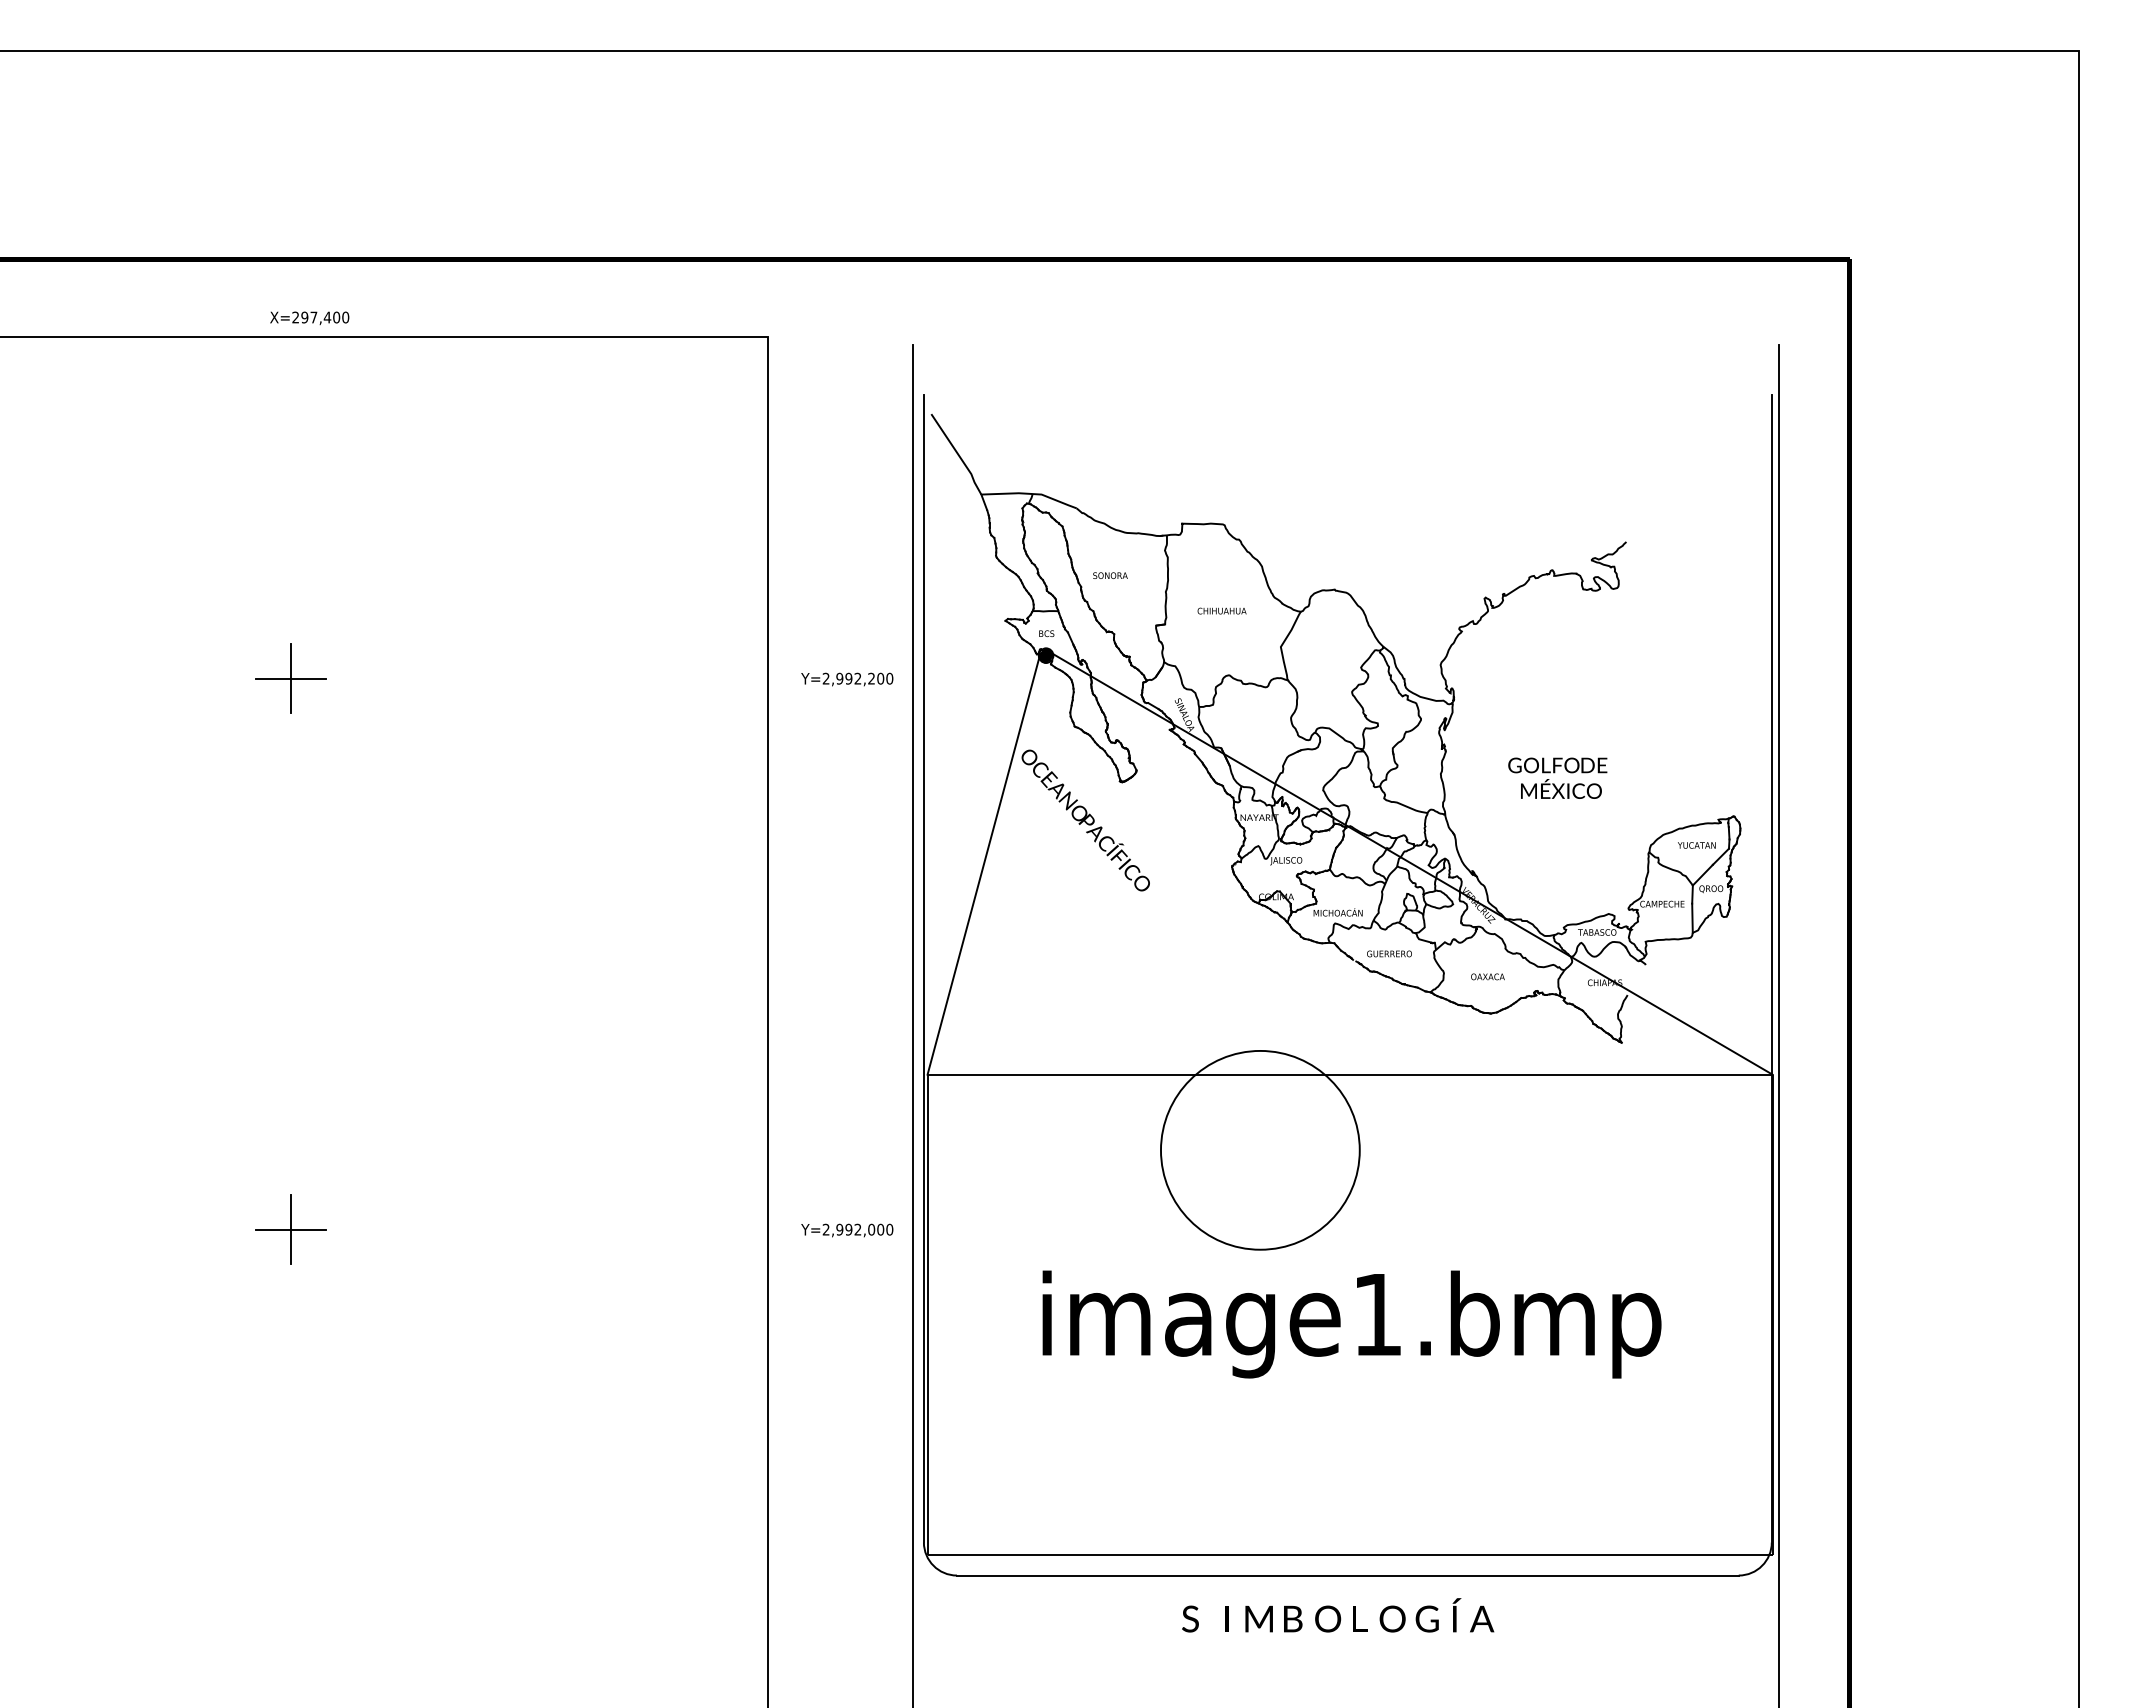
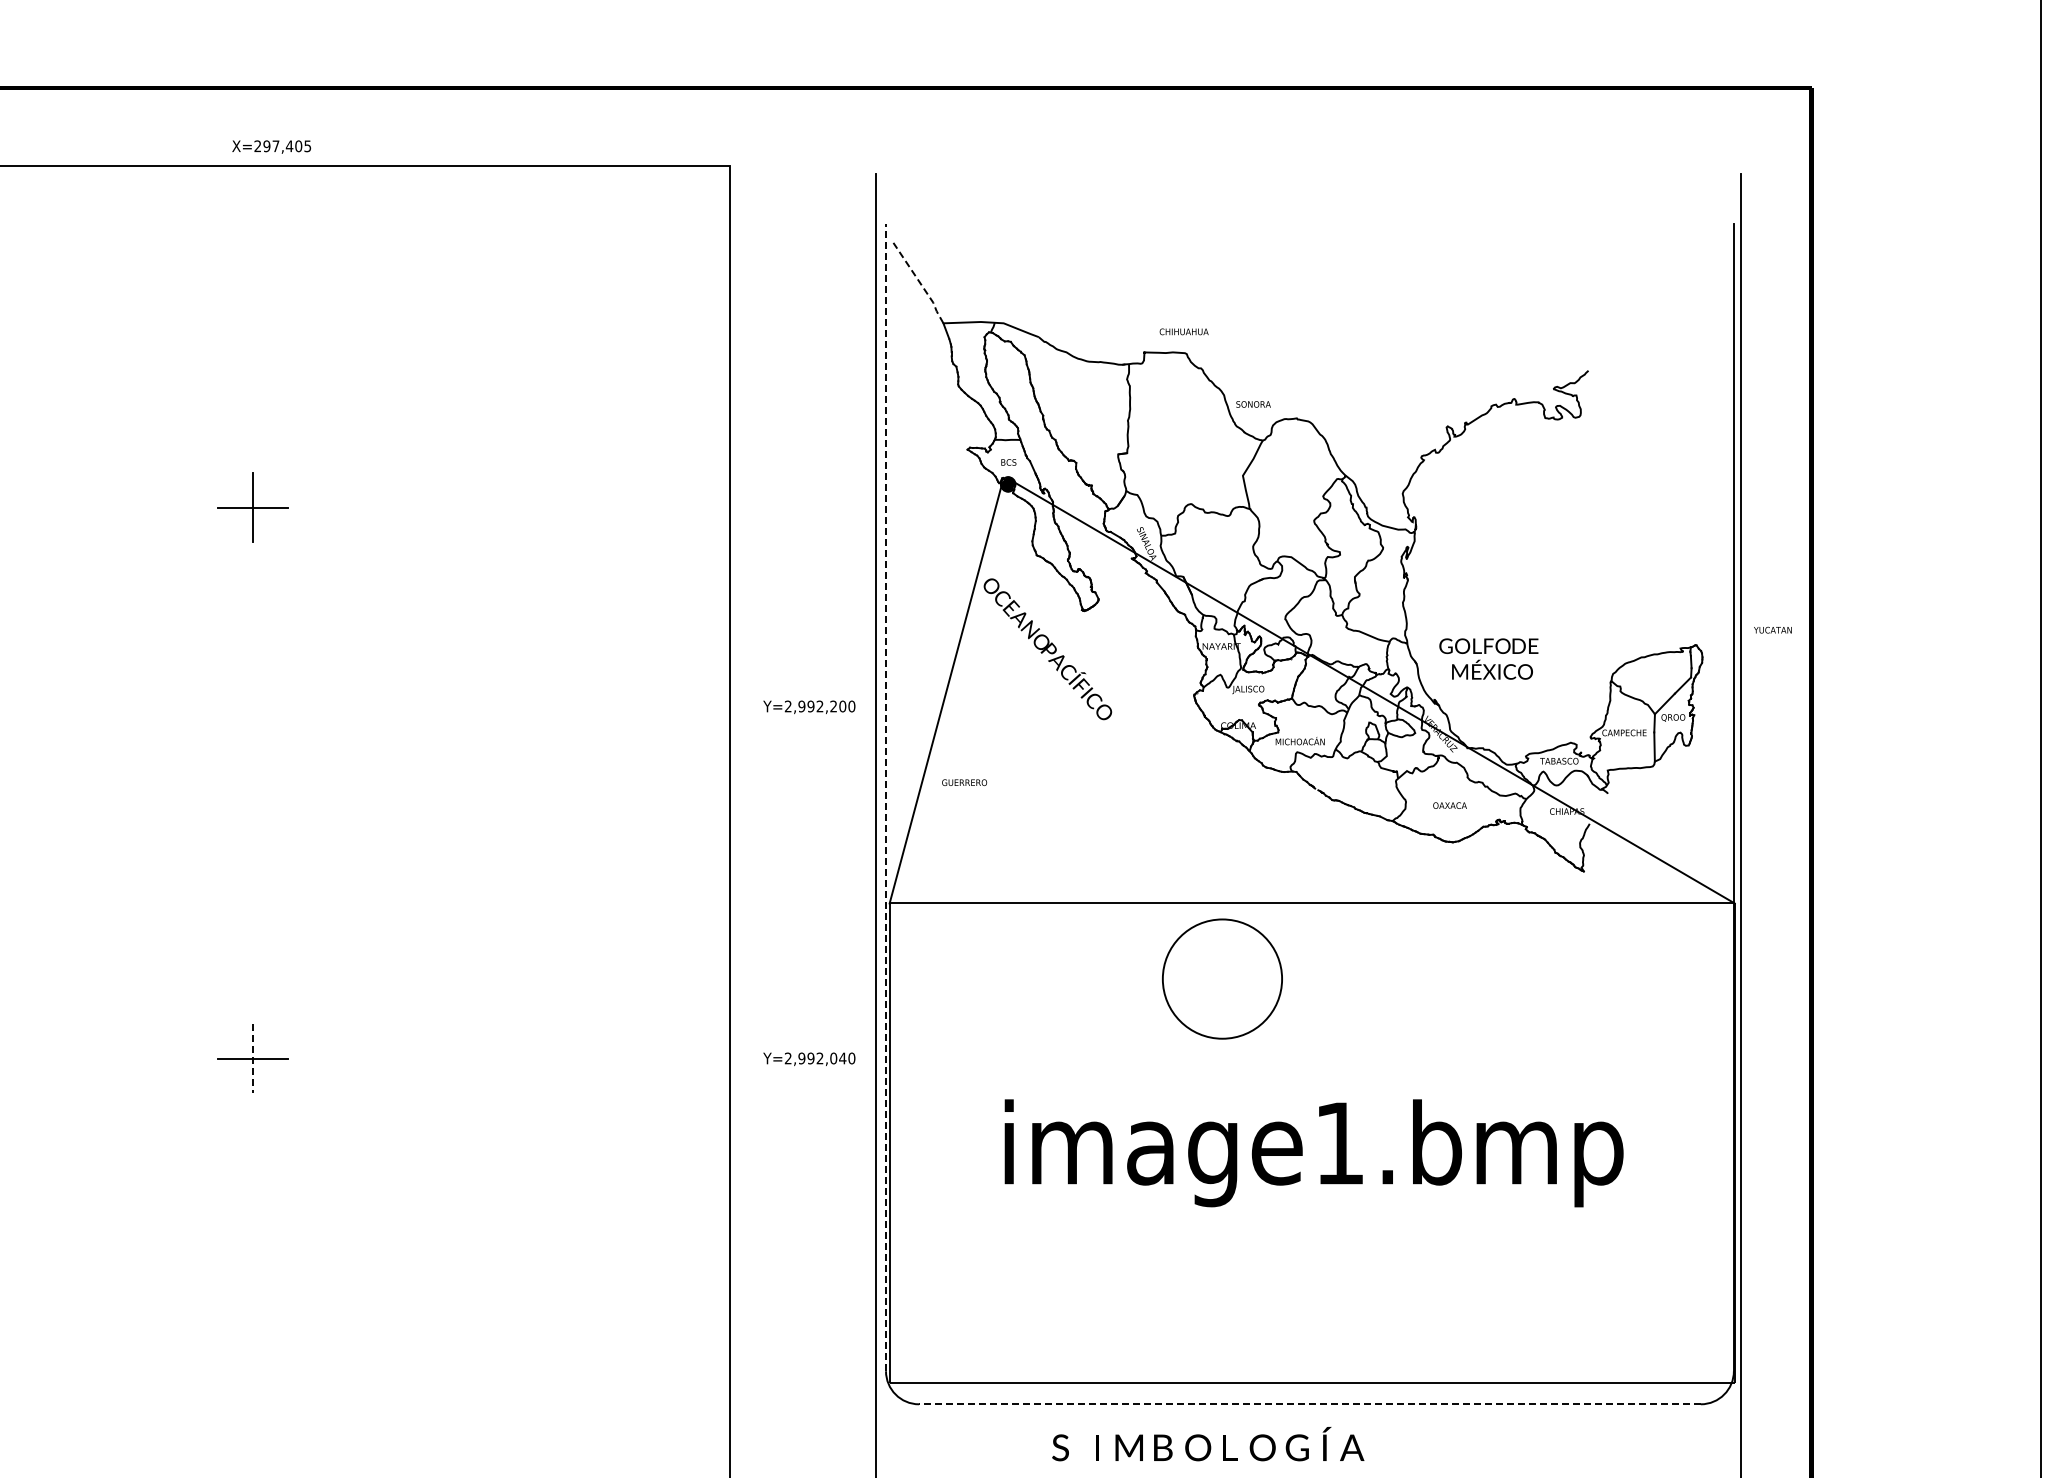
text: (345, 317) -> (307, 146), X=297,400 -> X=297,405
line: (958, 454) -> (920, 283), solid -> dashed
text: (1110, 575) -> (1253, 404), moved
text: (1221, 610) -> (1183, 331), moved
text: (847, 679) -> (809, 707), moved
text: (1557, 777) -> (1488, 658), moved
text: (1696, 845) -> (1772, 630), moved
text: (1389, 953) -> (964, 782), moved
line: (923, 968) -> (885, 797), solid -> dashed
circle: (1259, 1149) -> (1221, 978), size x0.6
line: (290, 1229) -> (252, 1058), solid -> dashed
text: (880, 1229) -> (842, 1058), Y=2,992,000 -> Y=2,992,040
line: (1347, 1575) -> (1309, 1404), solid -> dashed
text: (1338, 1615) -> (1208, 1444), moved

